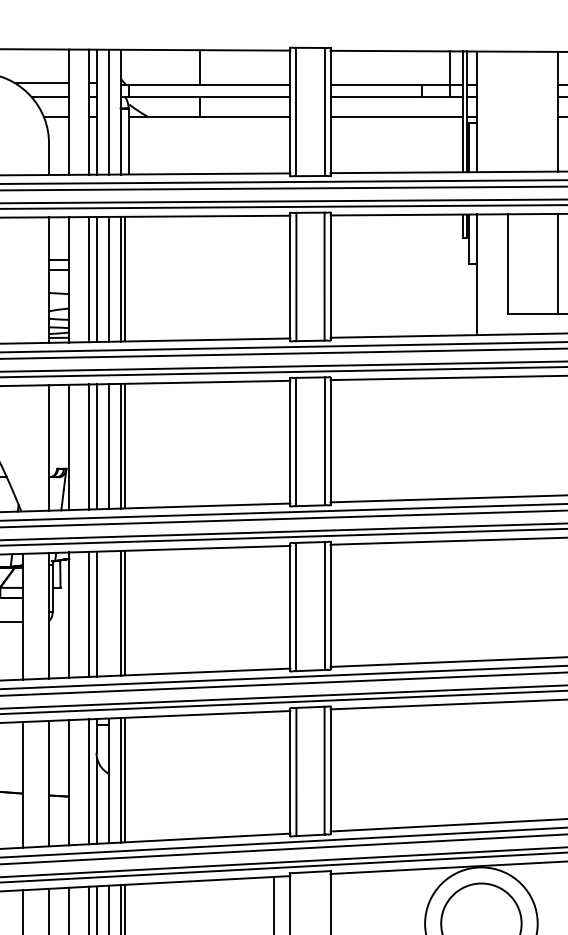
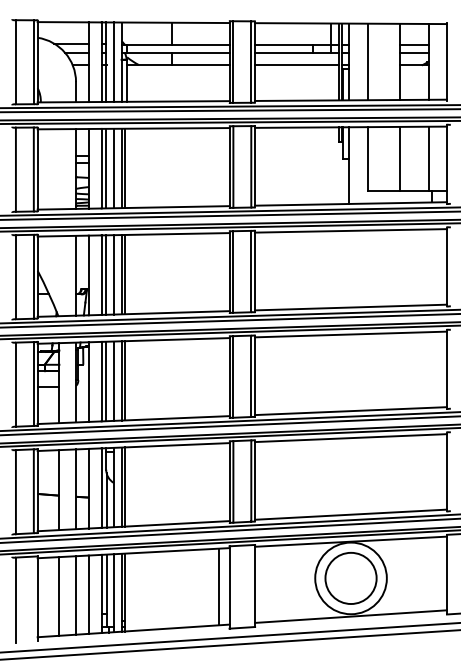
line: (507, 111) -> (367, 61), added
line: (107, 612) -> (113, 380), added

